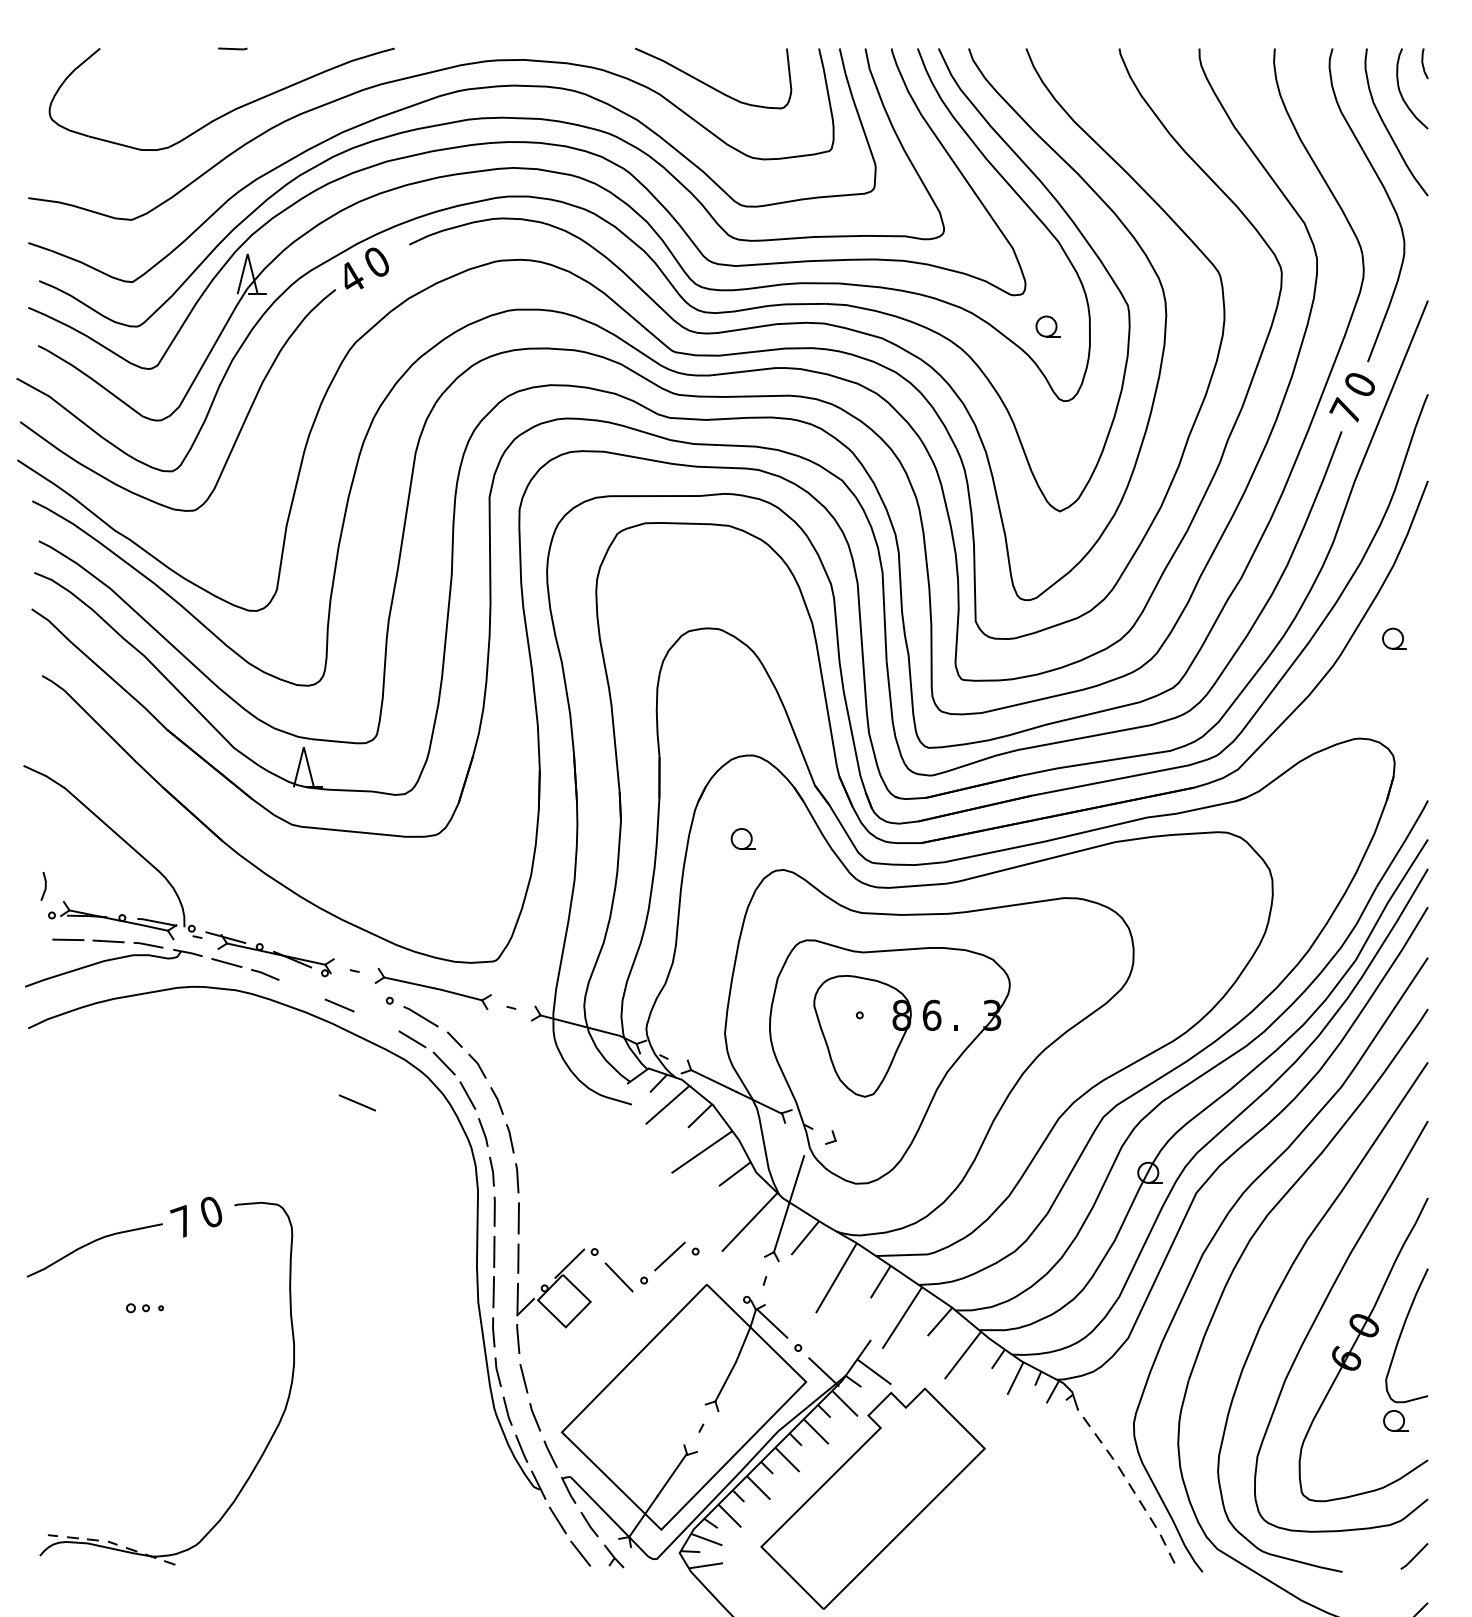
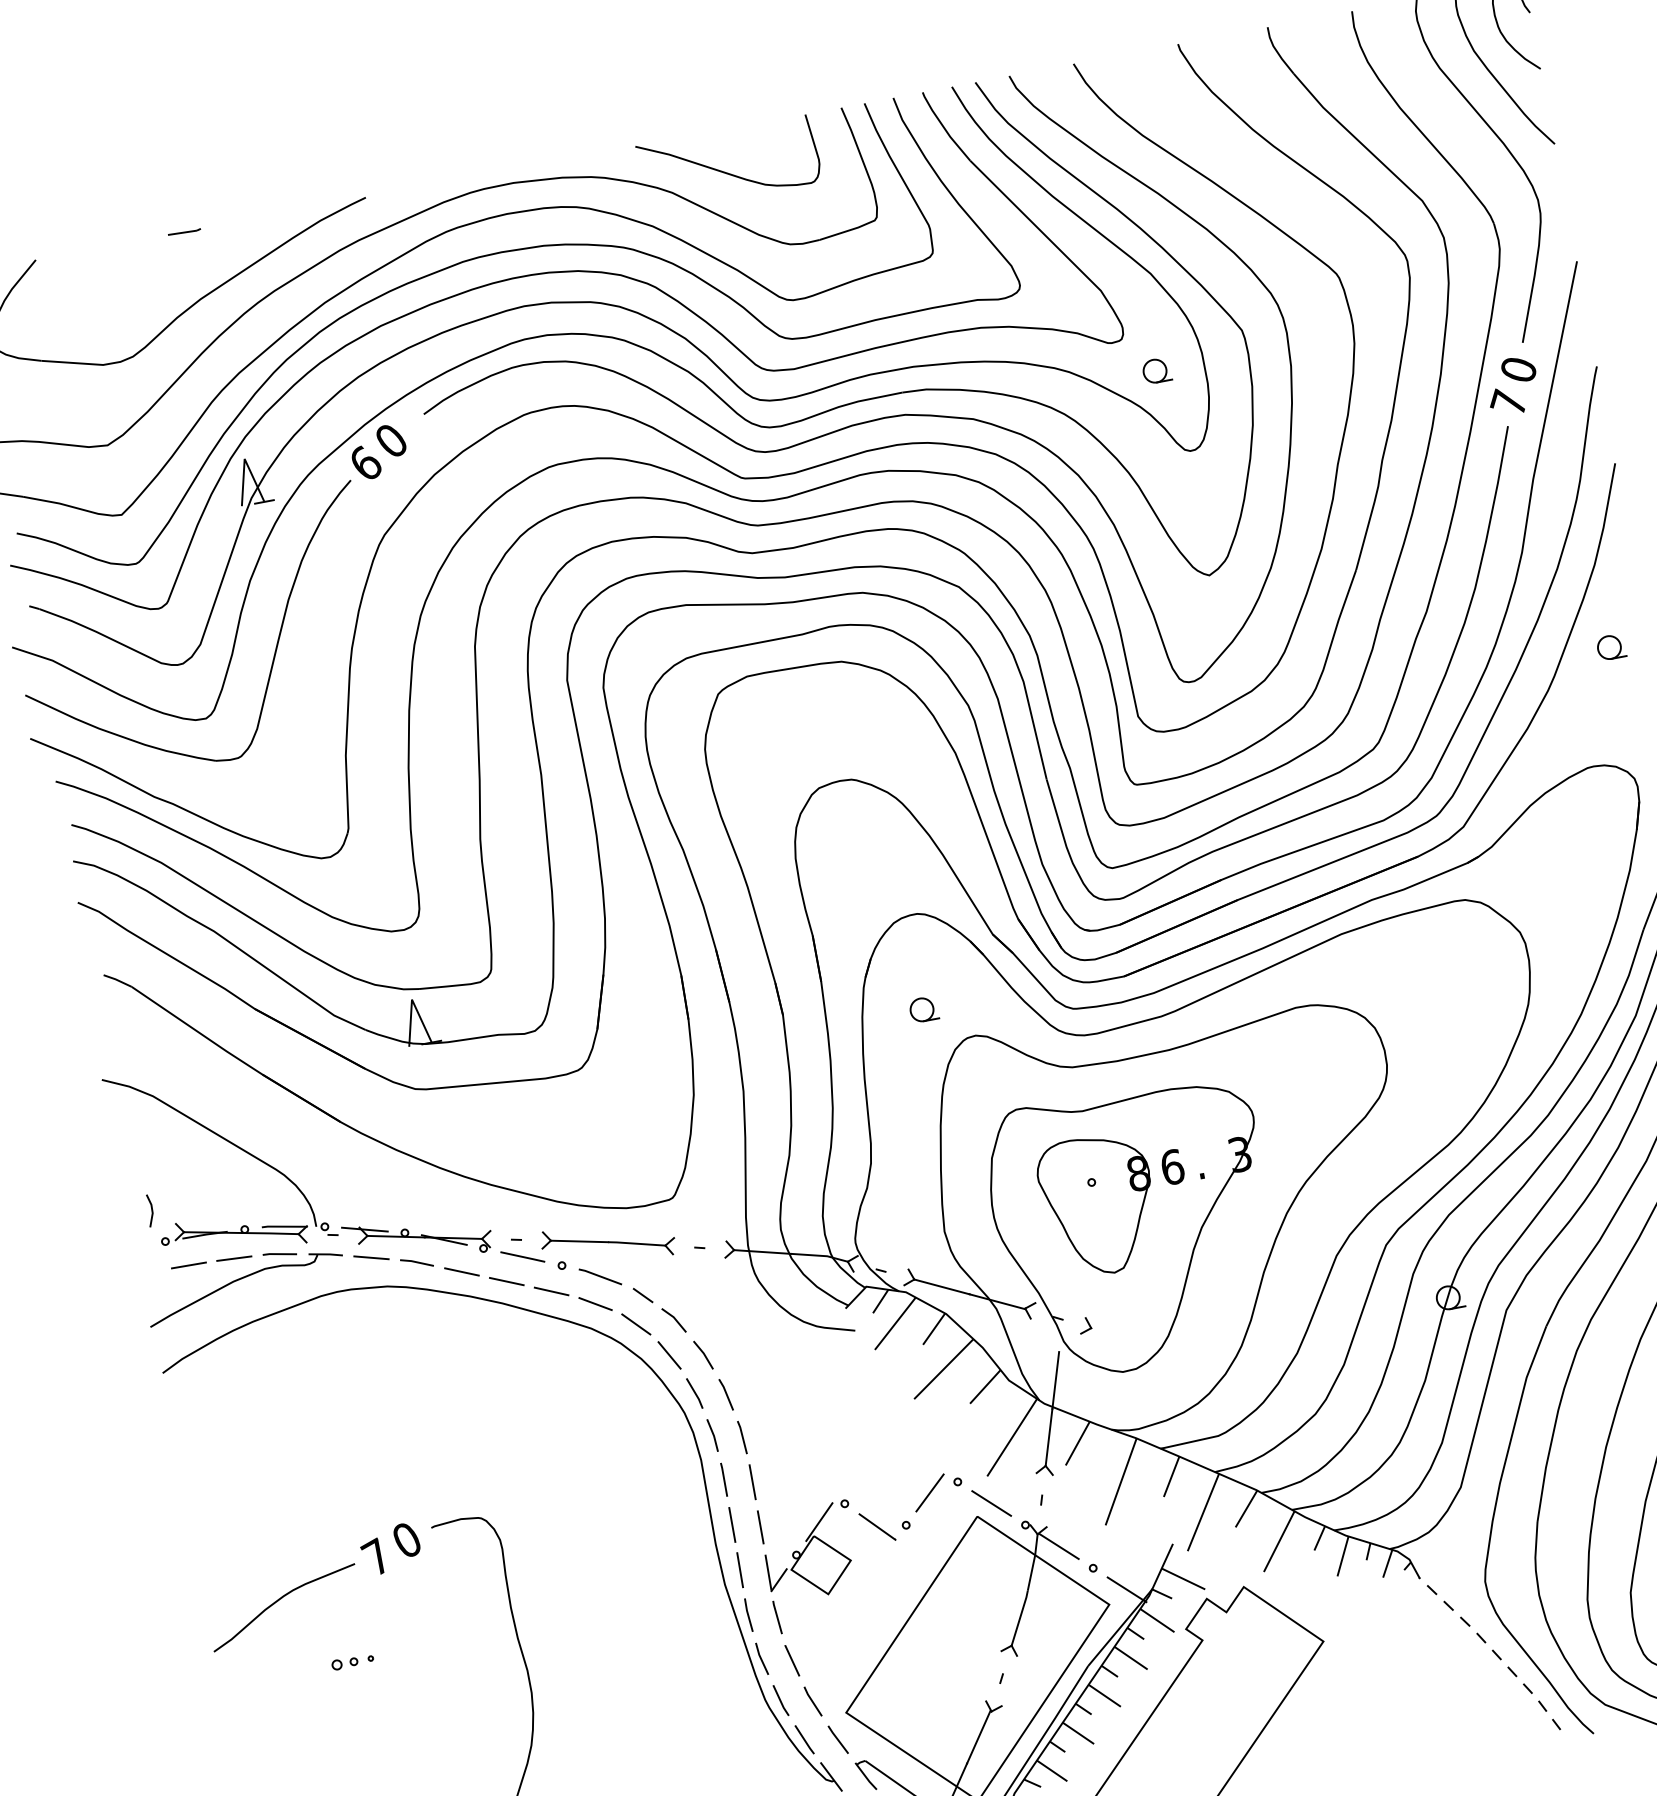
text: (351, 276) -> (365, 462), 4 -> 6
line: (302, 989) -> (461, 1271), added
line: (376, 1021) -> (551, 1291), added
line: (356, 1102) -> (521, 1256), moved
line: (721, 1275) -> (991, 1503), added

